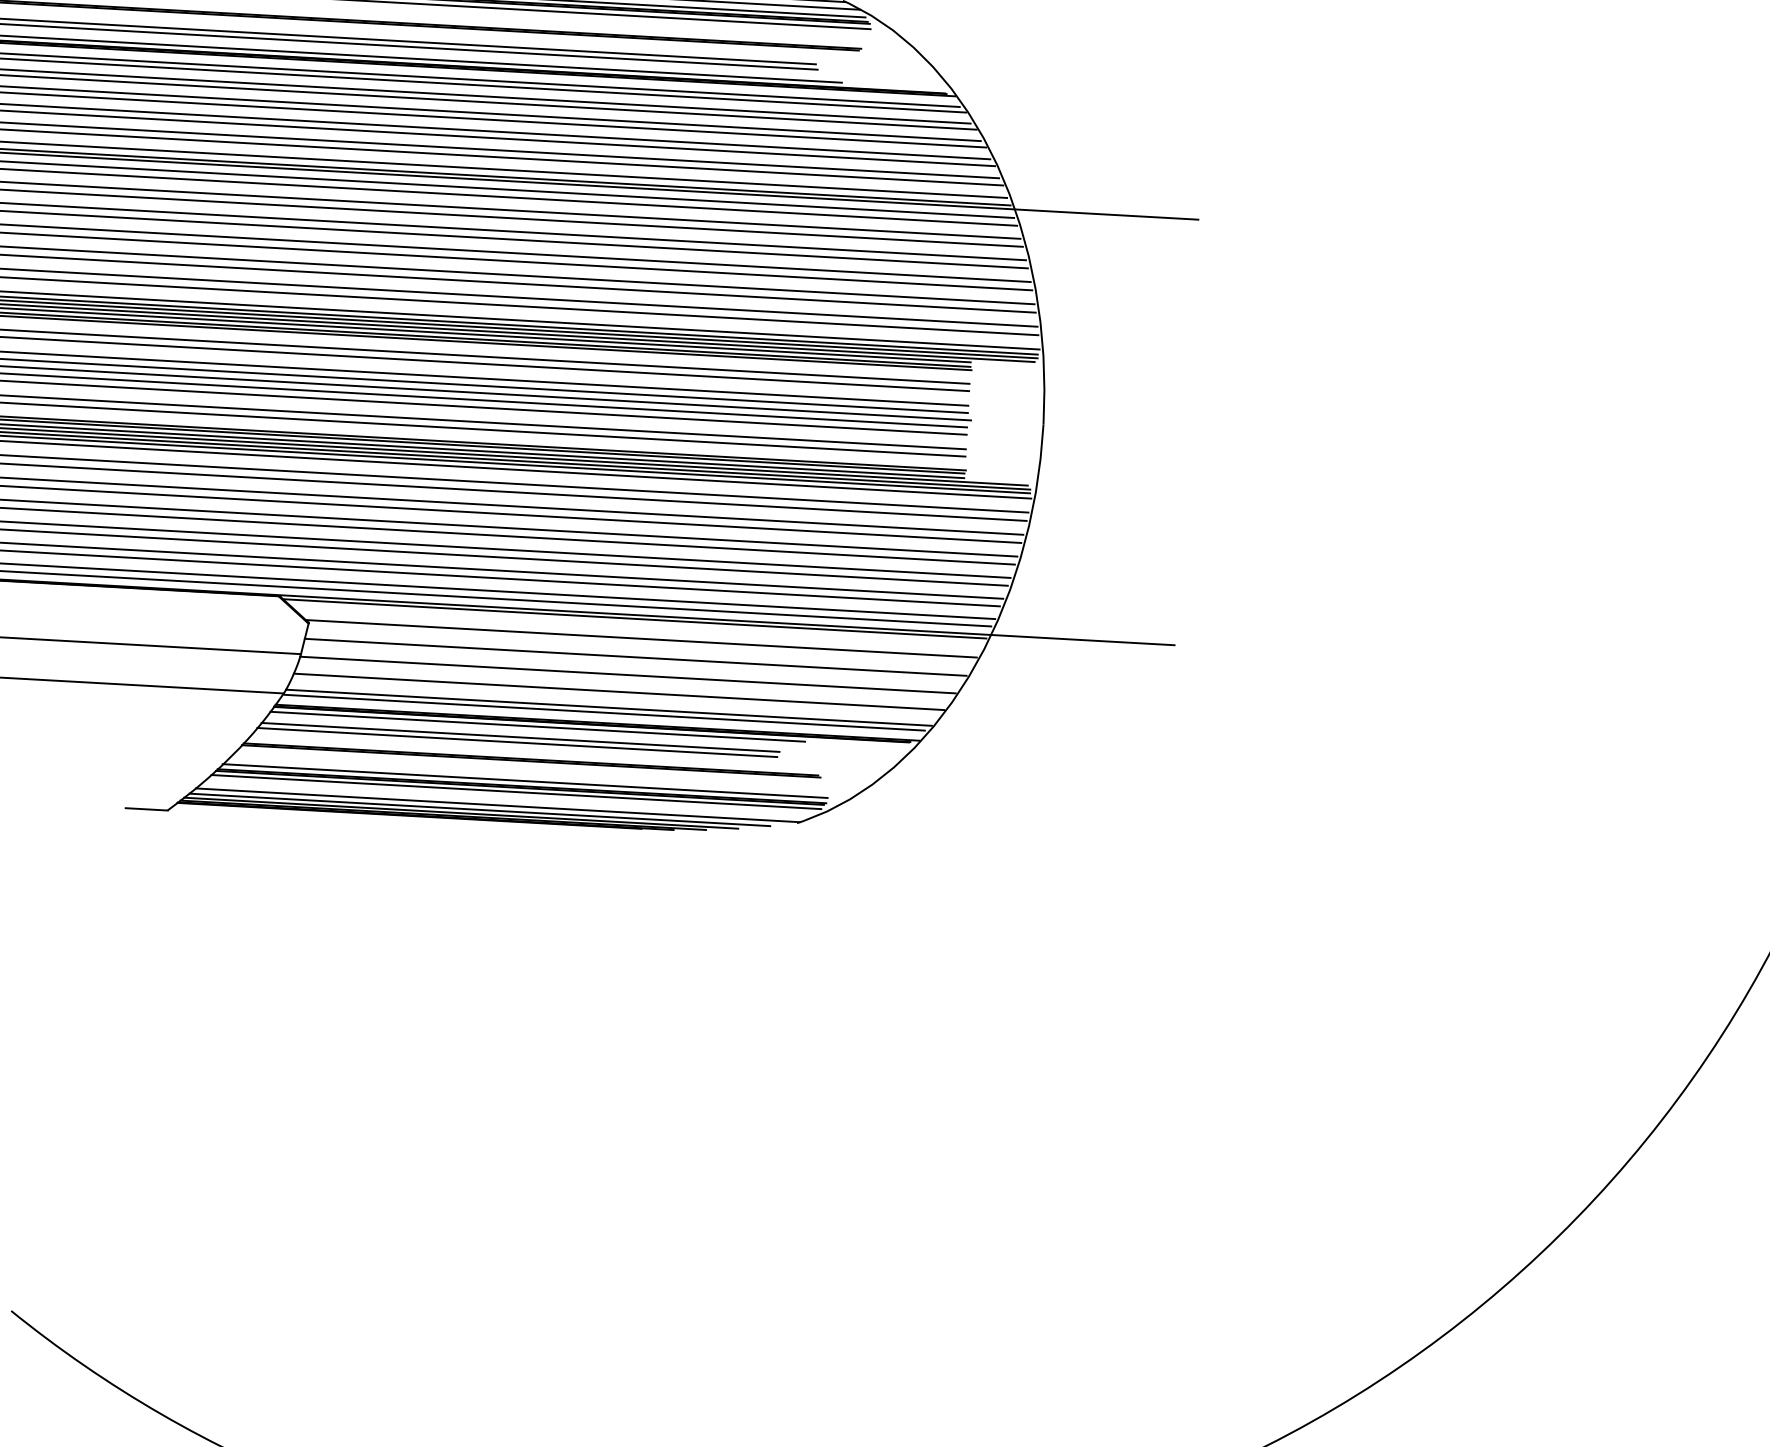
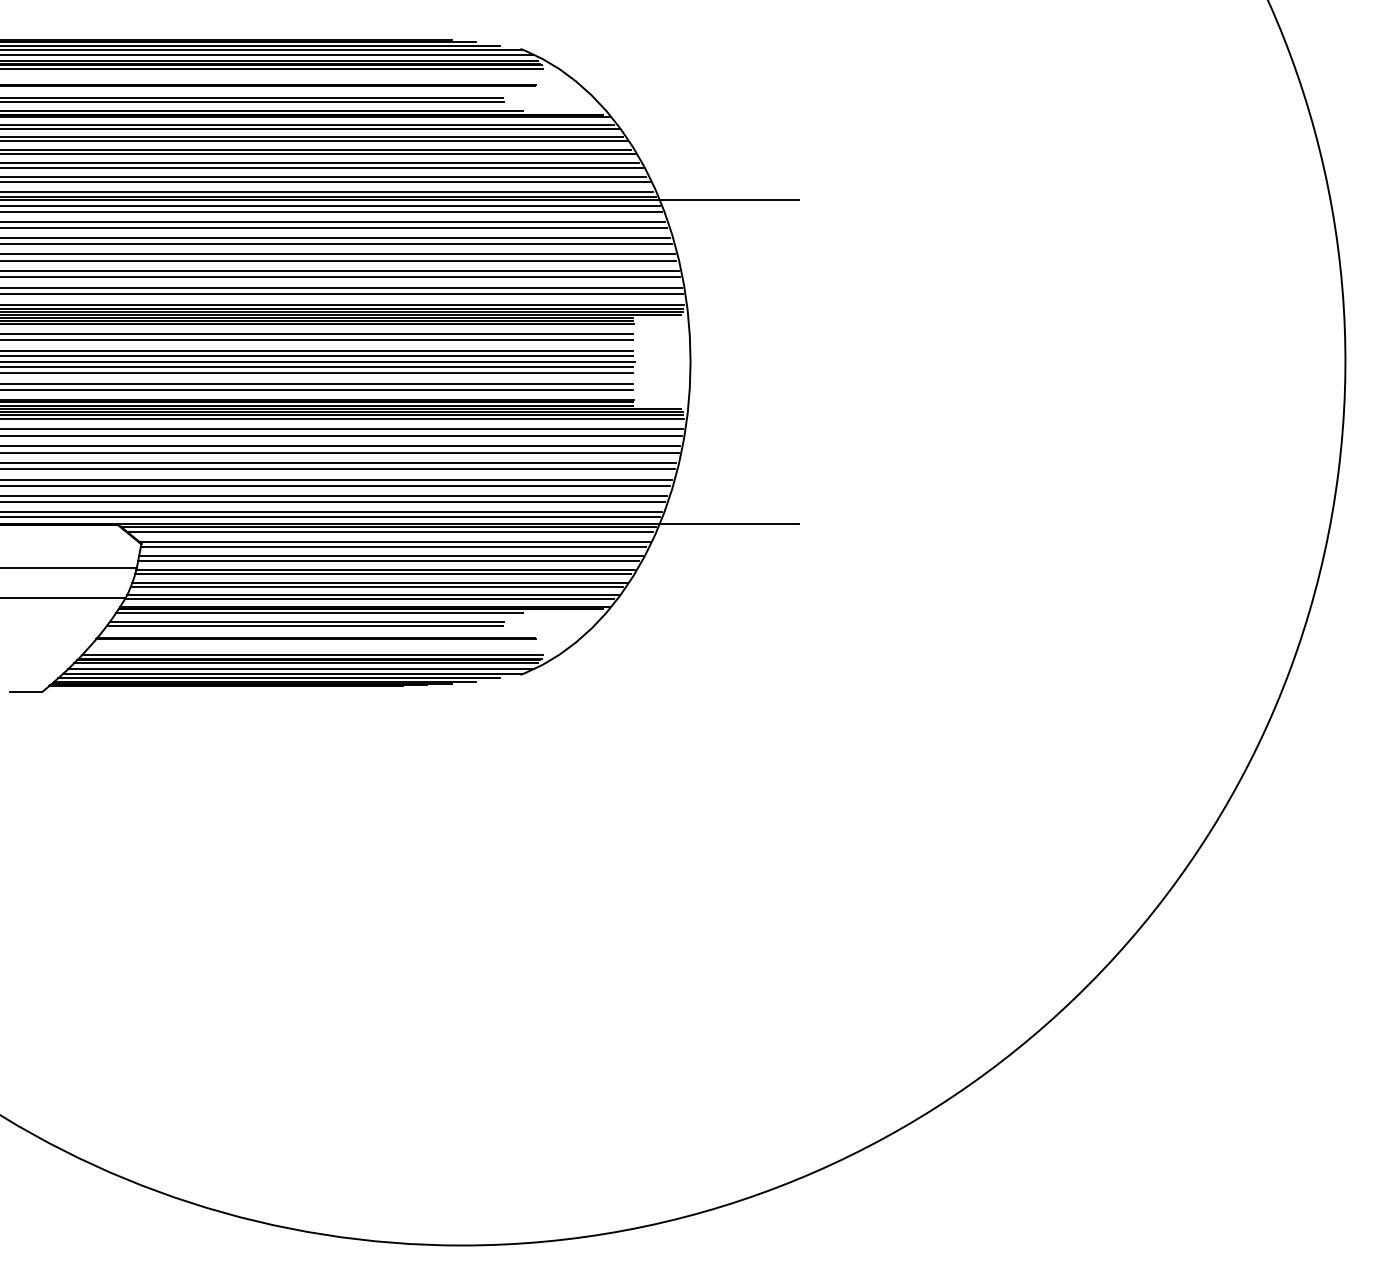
line: (636, 626) -> (390, 532), added
line: (639, 645) -> (393, 546), added
line: (632, 663) -> (388, 560), added
line: (623, 681) -> (382, 574), added
line: (614, 697) -> (376, 587), added
line: (509, 798) -> (301, 668), added

